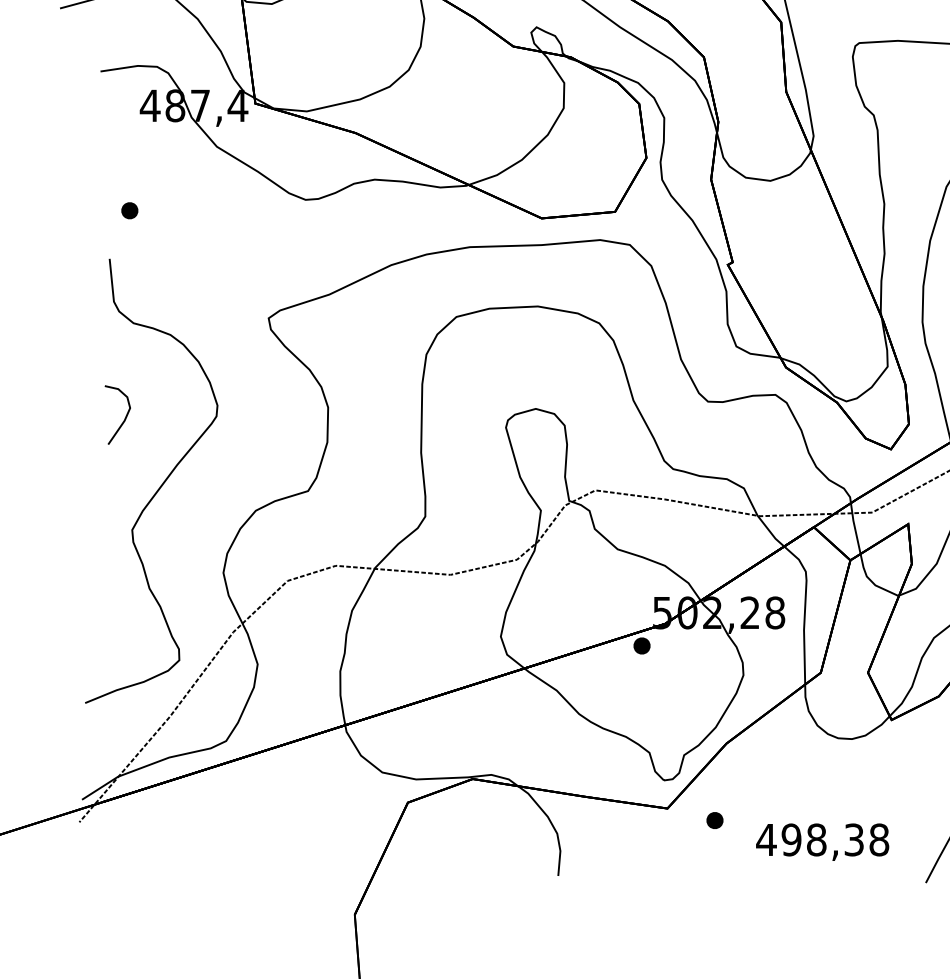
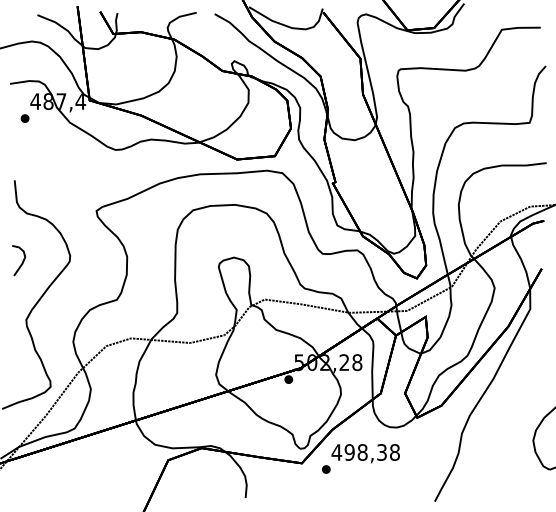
part: (128, 210) -> (24, 118), moved
text: (822, 841) -> (365, 453), moved

